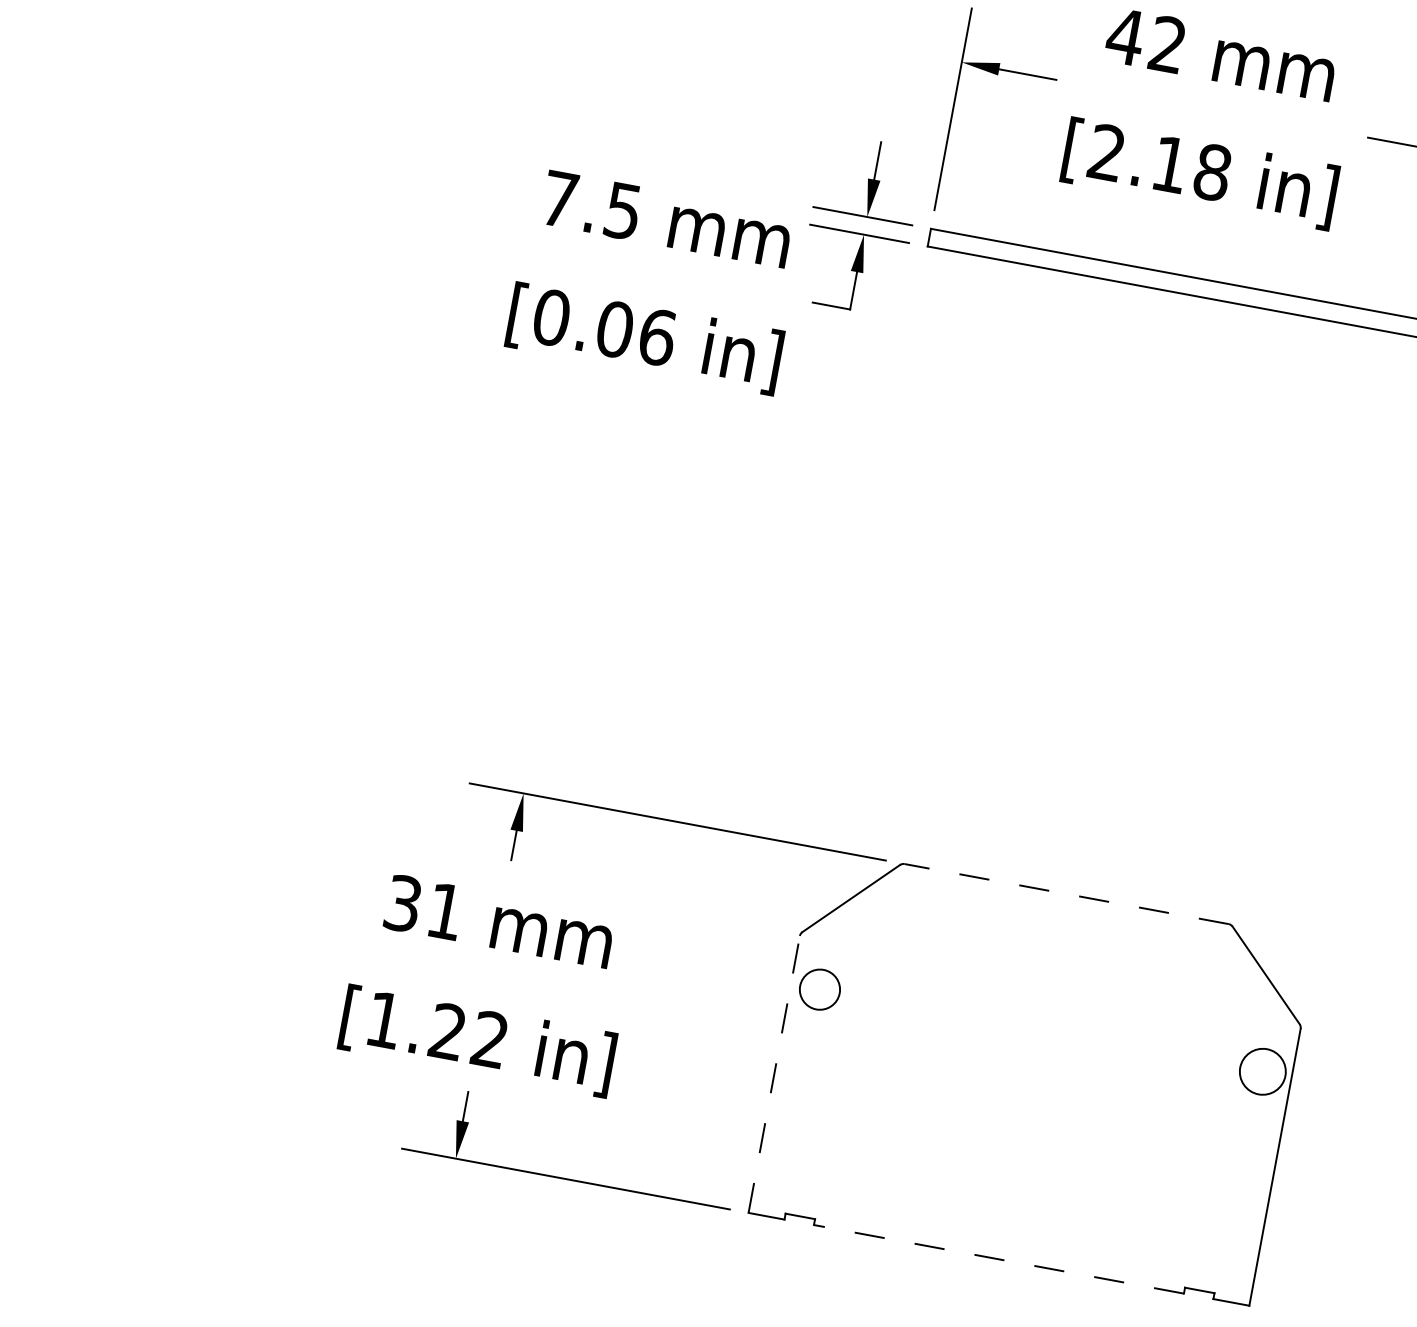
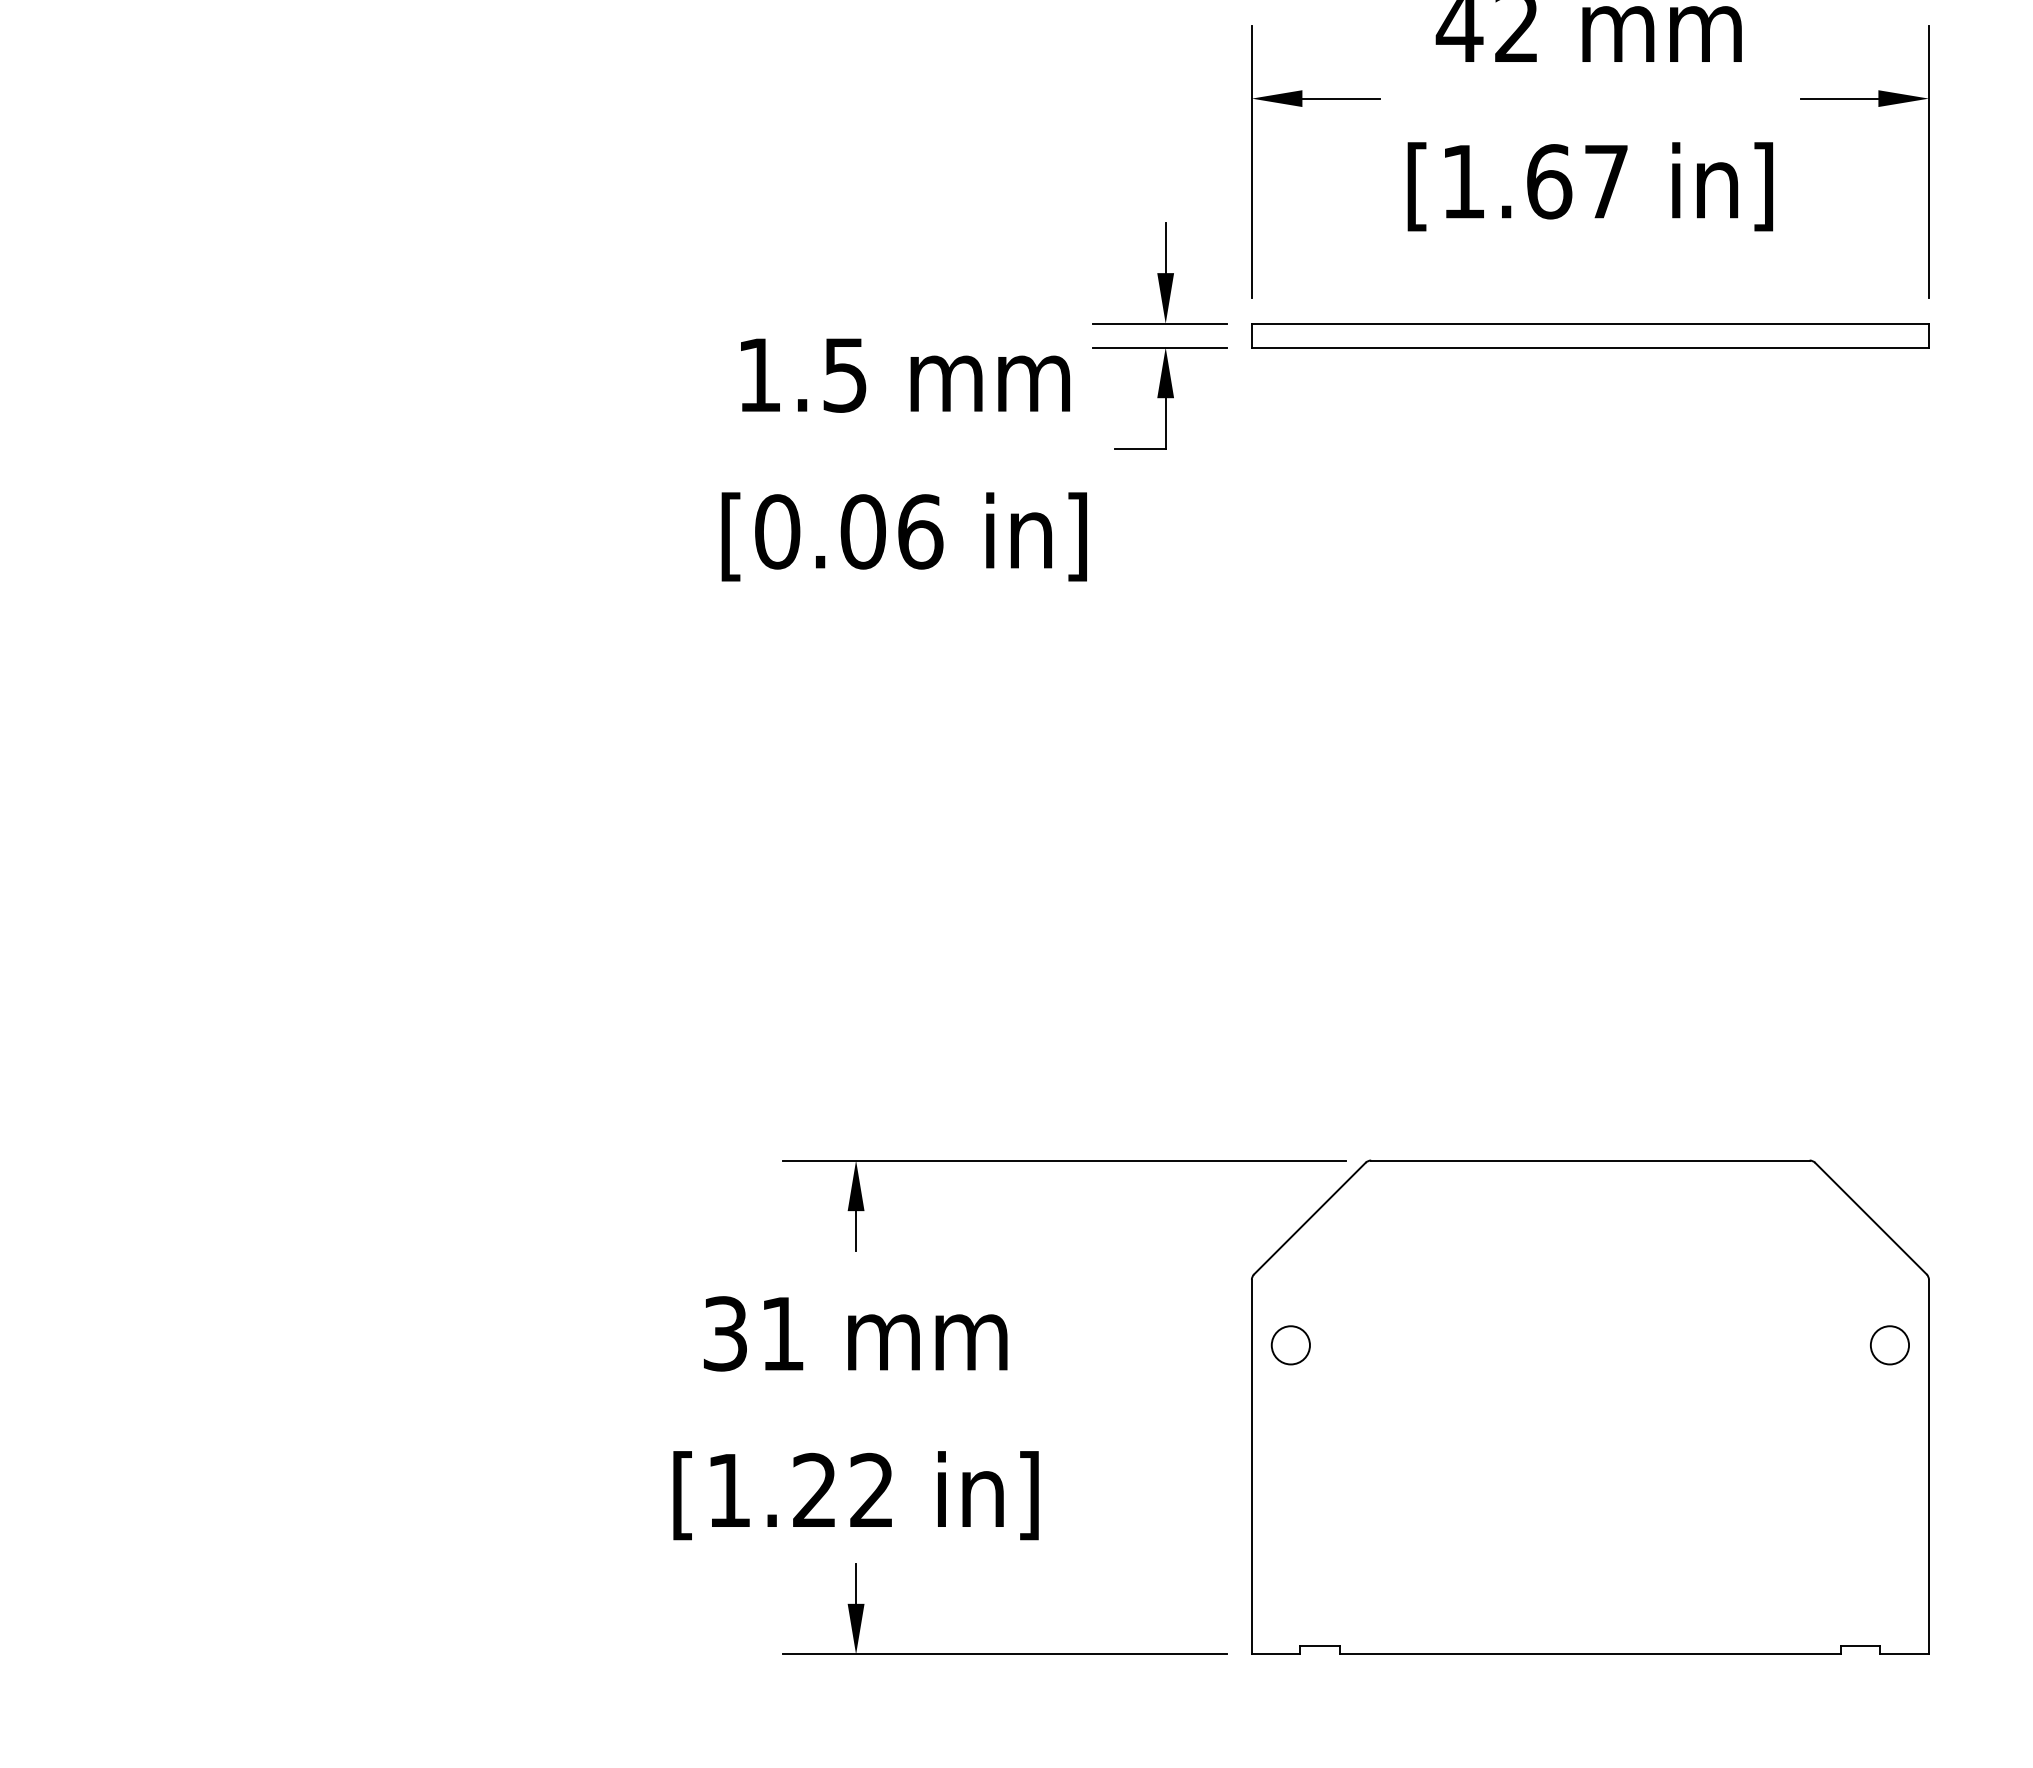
text: (1160, 162) -> (1535, 181), [2.18 -> [1.67
text: (559, 198) -> (759, 374), 7.5 -> 1.5
line: (1066, 893) -> (1589, 1160), dashed -> solid
circle: (819, 989) -> (1290, 1345), size x0.71
circle: (1262, 1071) -> (1889, 1345), size x0.62
line: (774, 1073) -> (1251, 1466), dashed -> solid
line: (998, 1259) -> (1589, 1654), dashed -> solid

